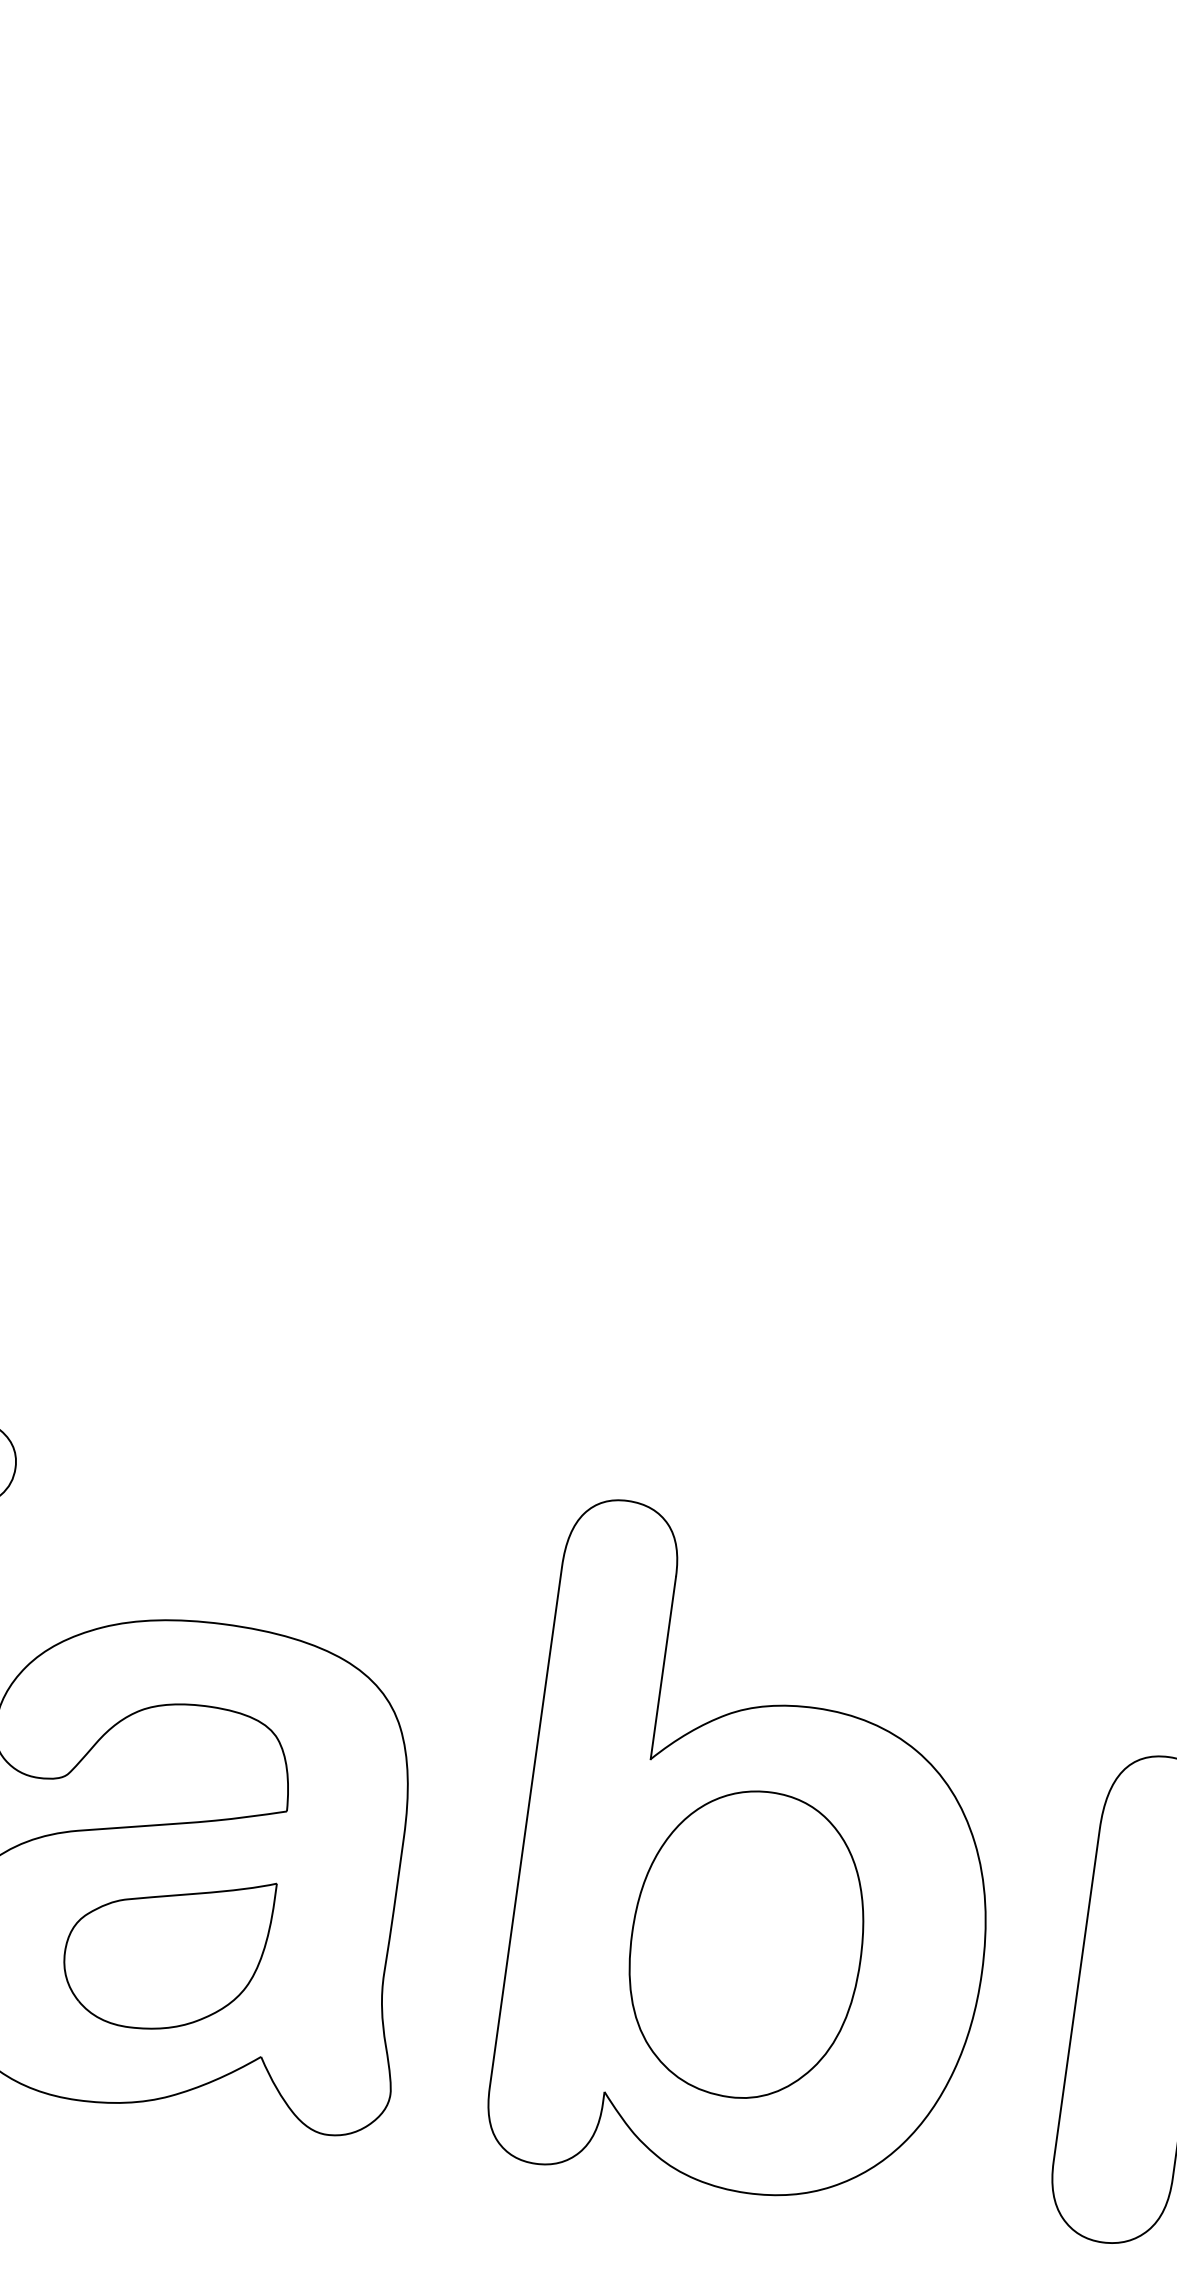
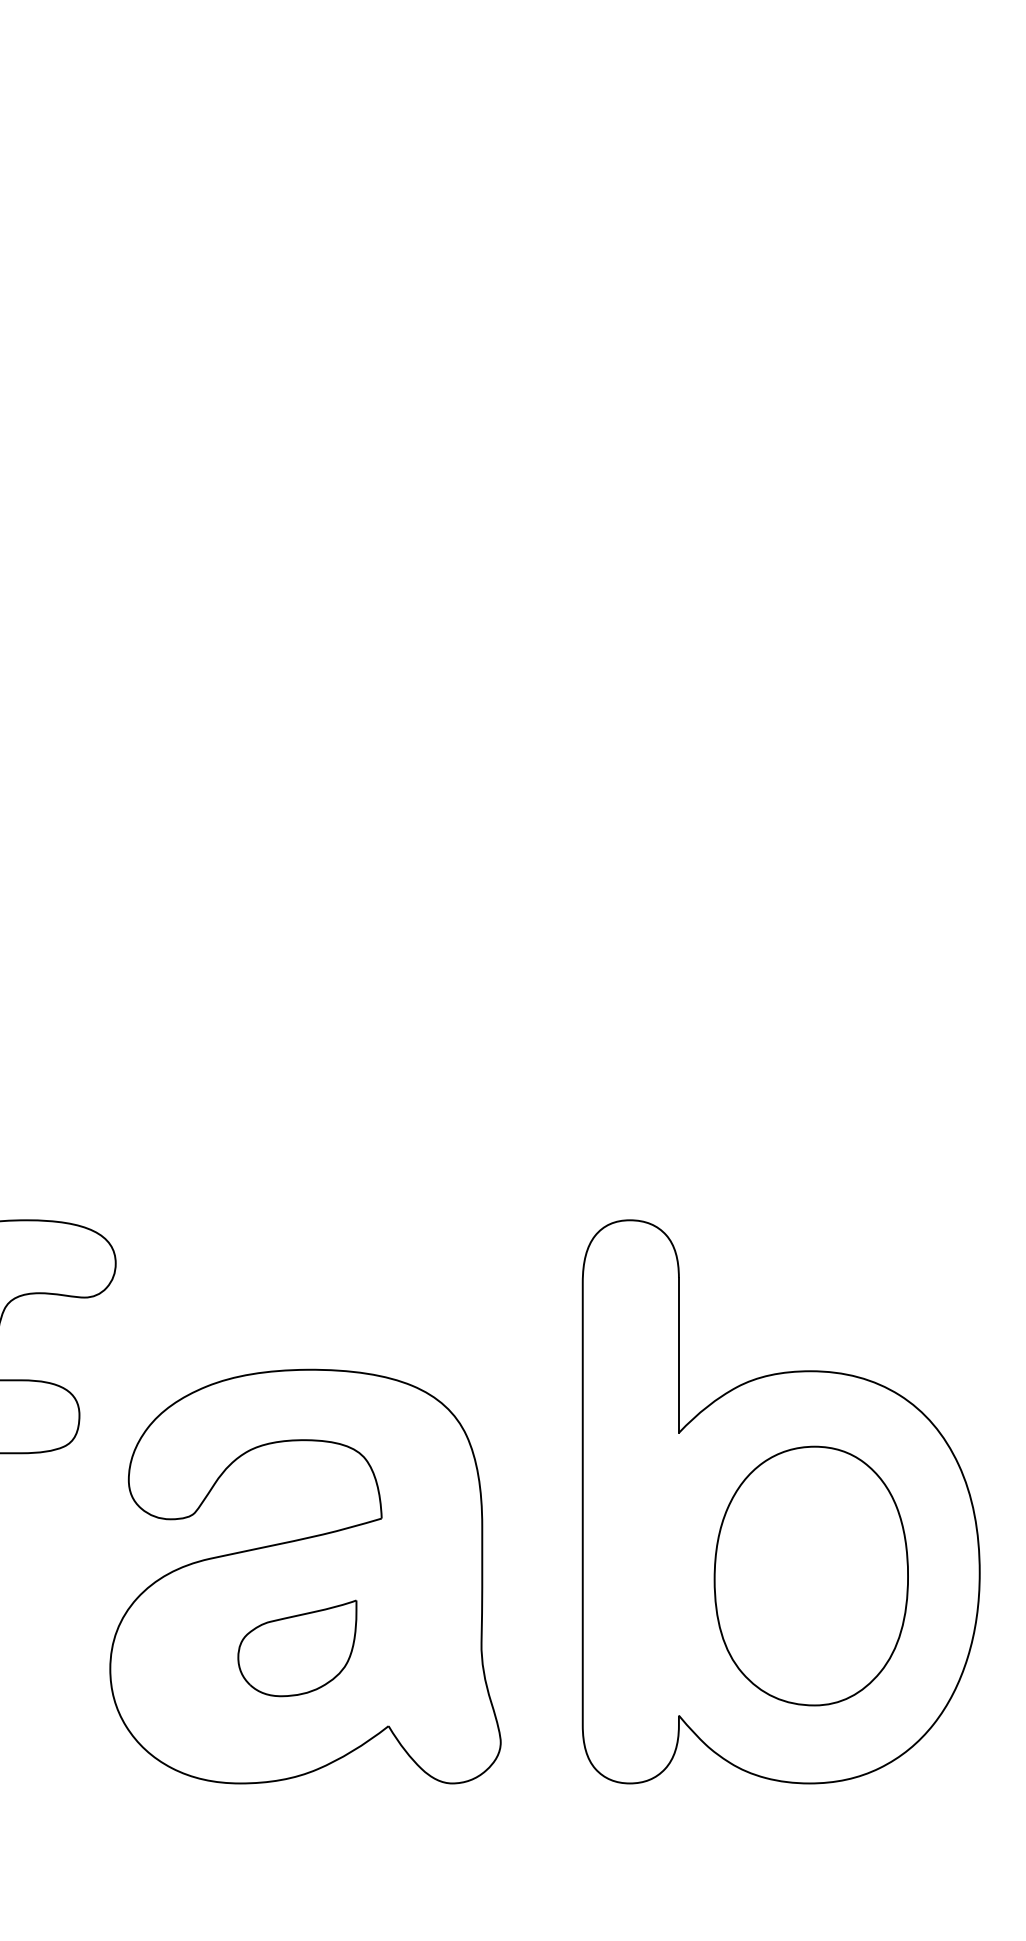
part: (745, 1943) -> (810, 1575), moved
part: (166, 1950) -> (297, 1648), size x0.7

